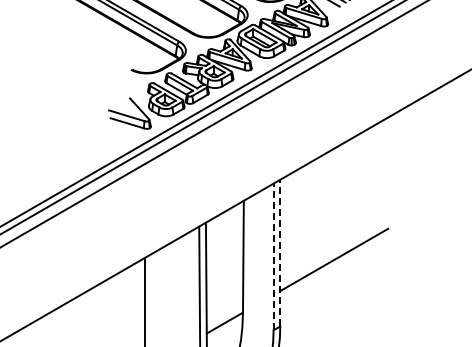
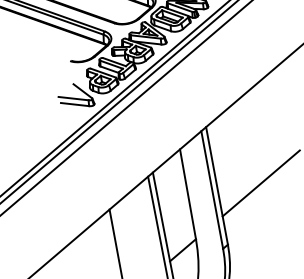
line: (280, 252) -> (217, 185), dashed -> solid
line: (273, 256) -> (212, 189), dashed -> solid

